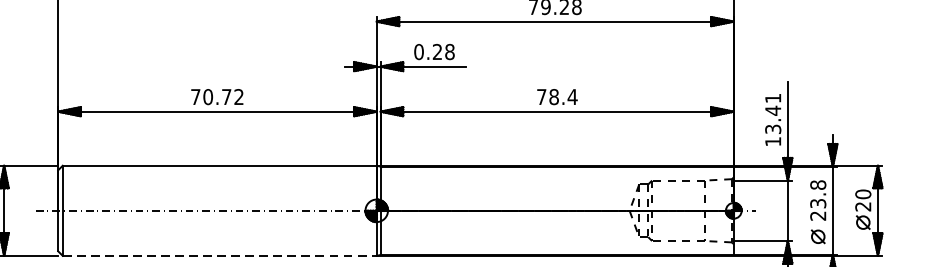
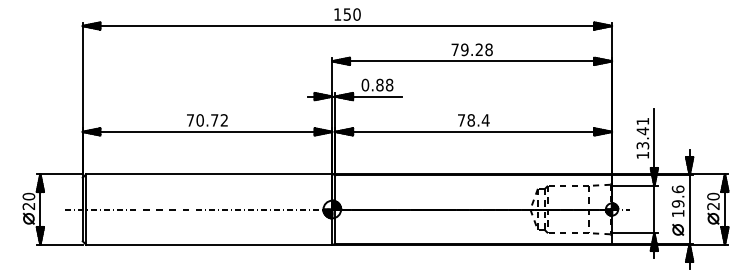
text: (437, 51) -> (379, 84), 0.28 -> 0.88
text: (817, 200) -> (677, 201), 23.8 -> 19.6
line: (220, 255) -> (209, 244), dashed -> solid

